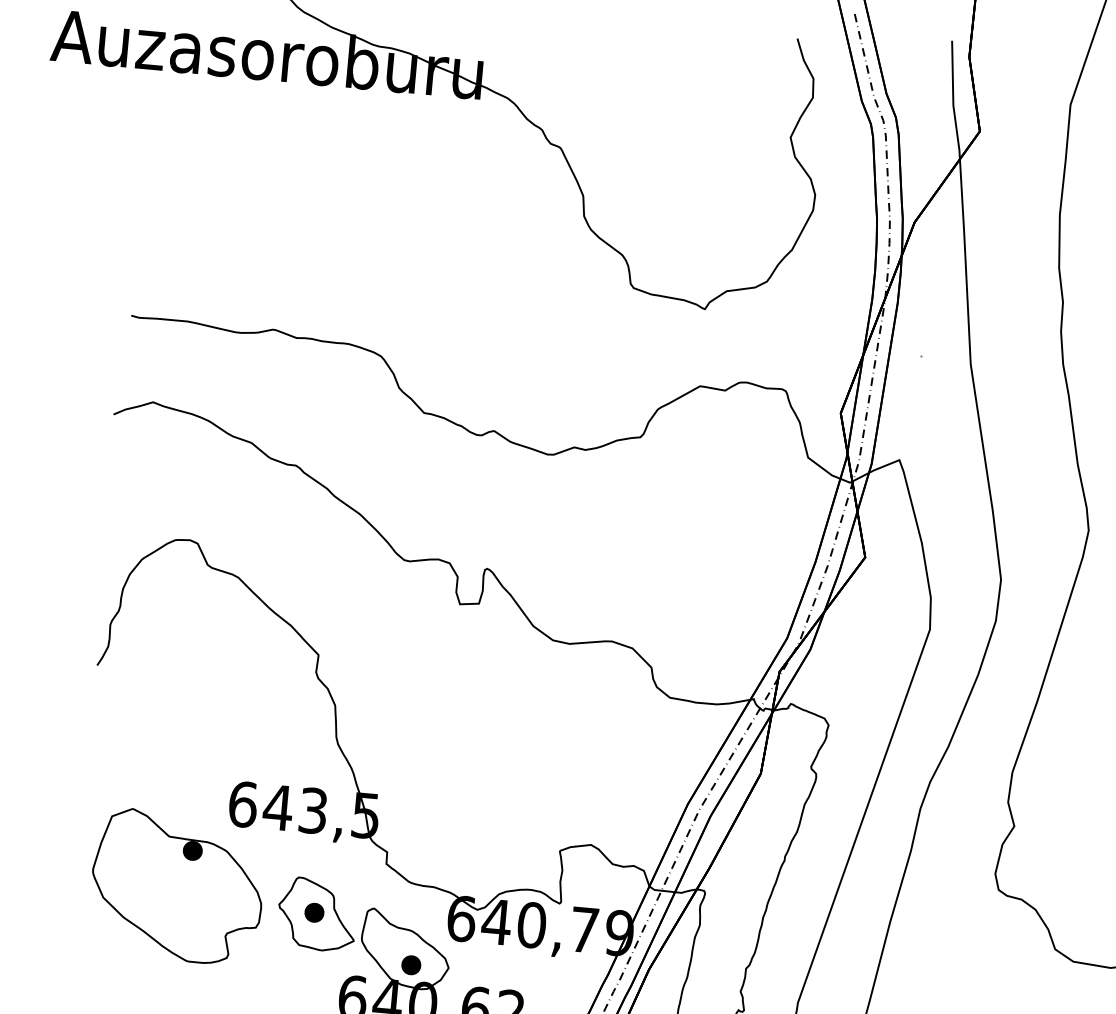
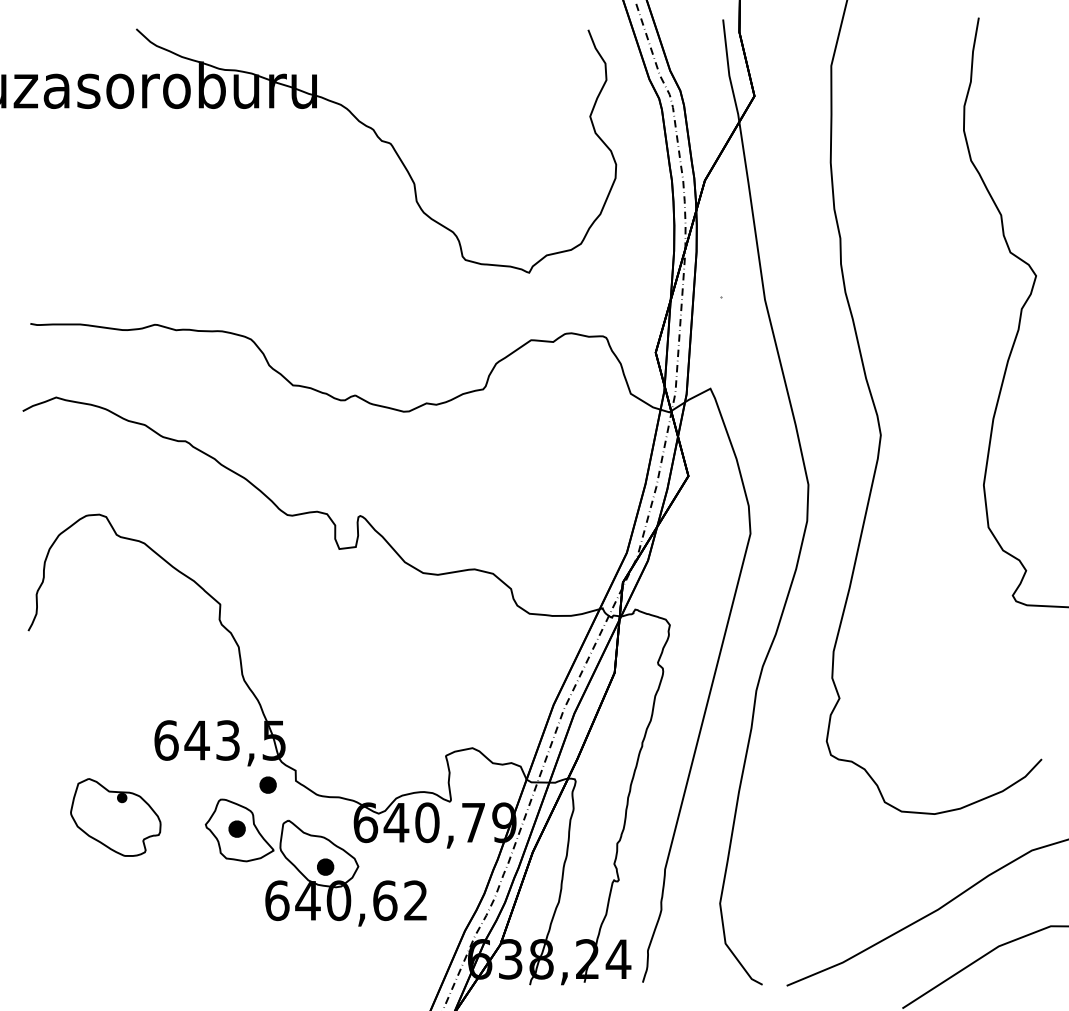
part: (353, 865) -> (267, 784), added
part: (177, 886) -> (115, 817), size x0.6

